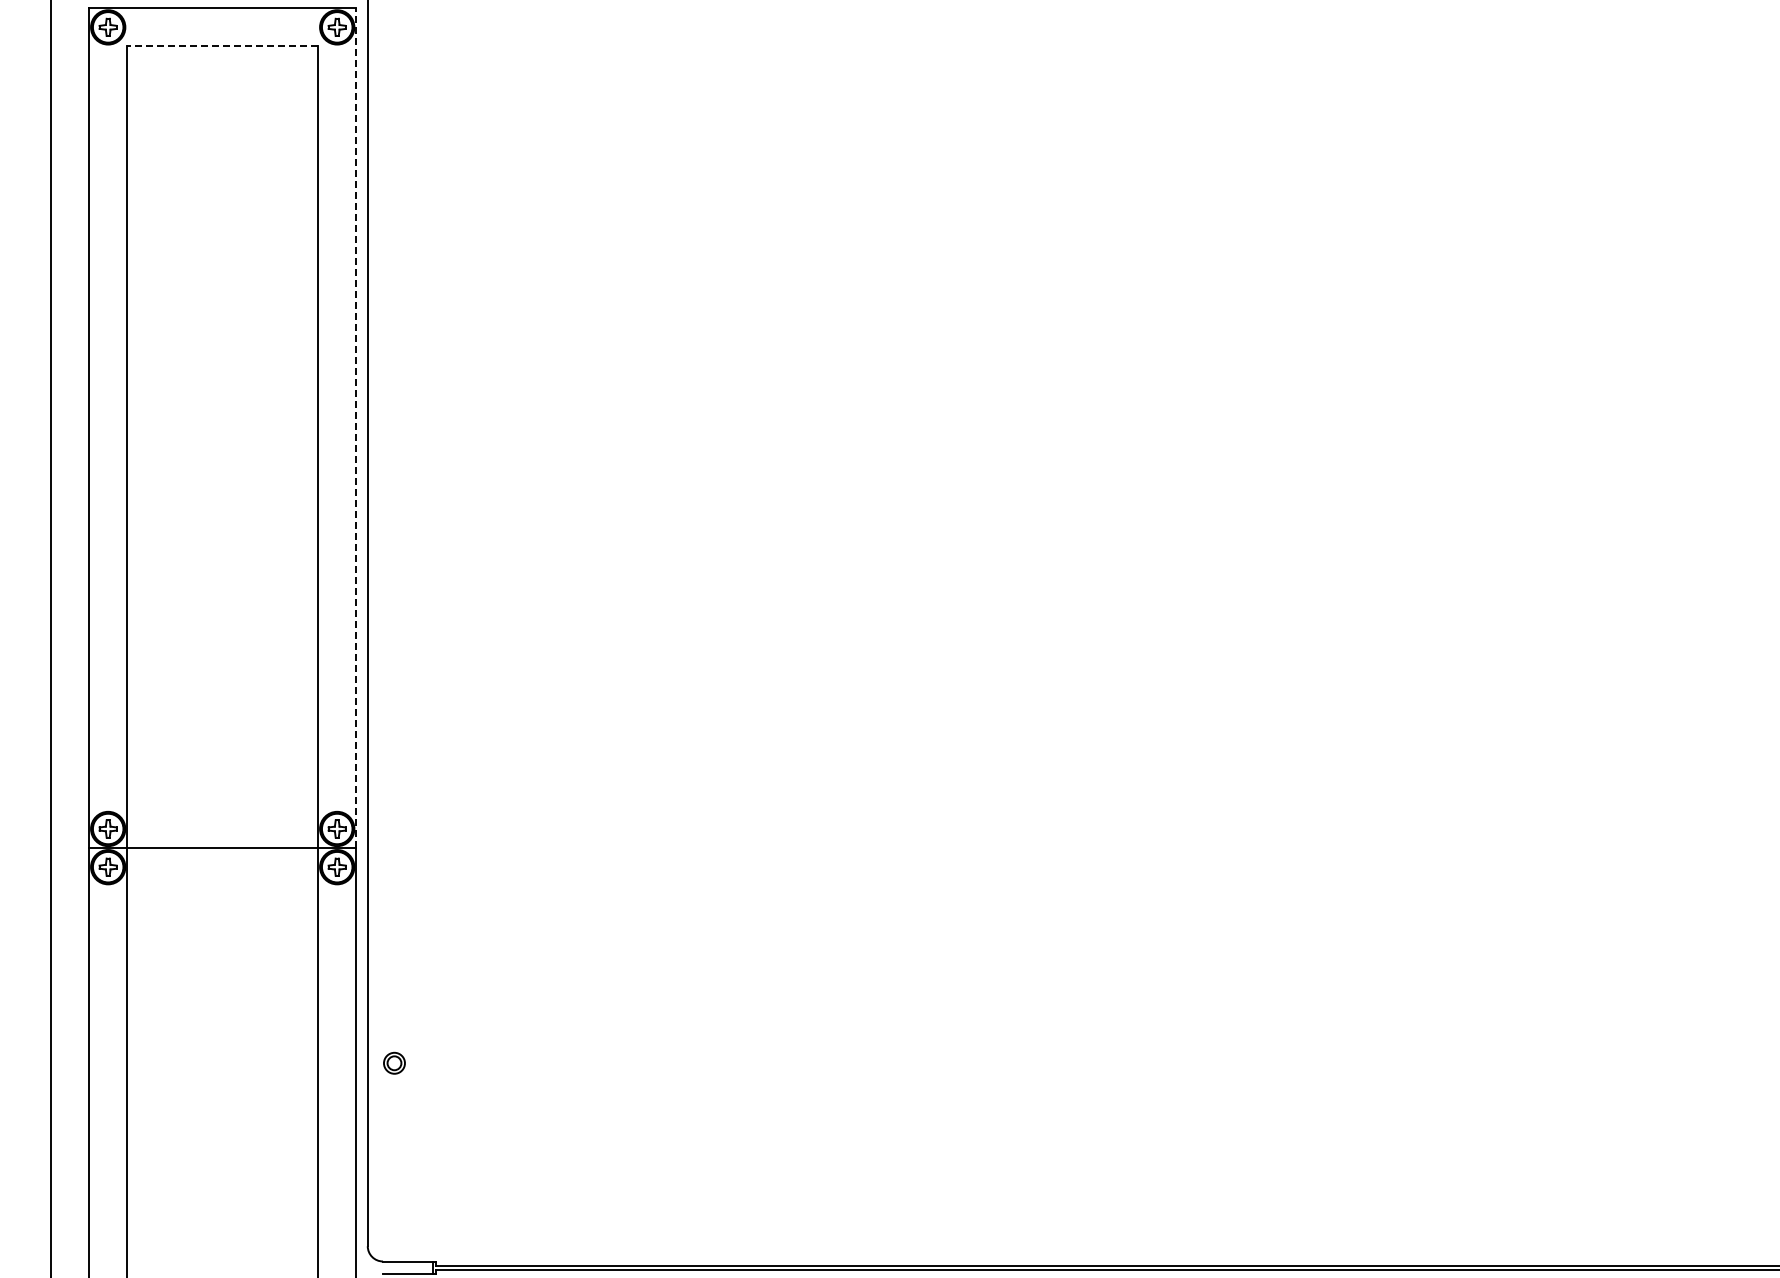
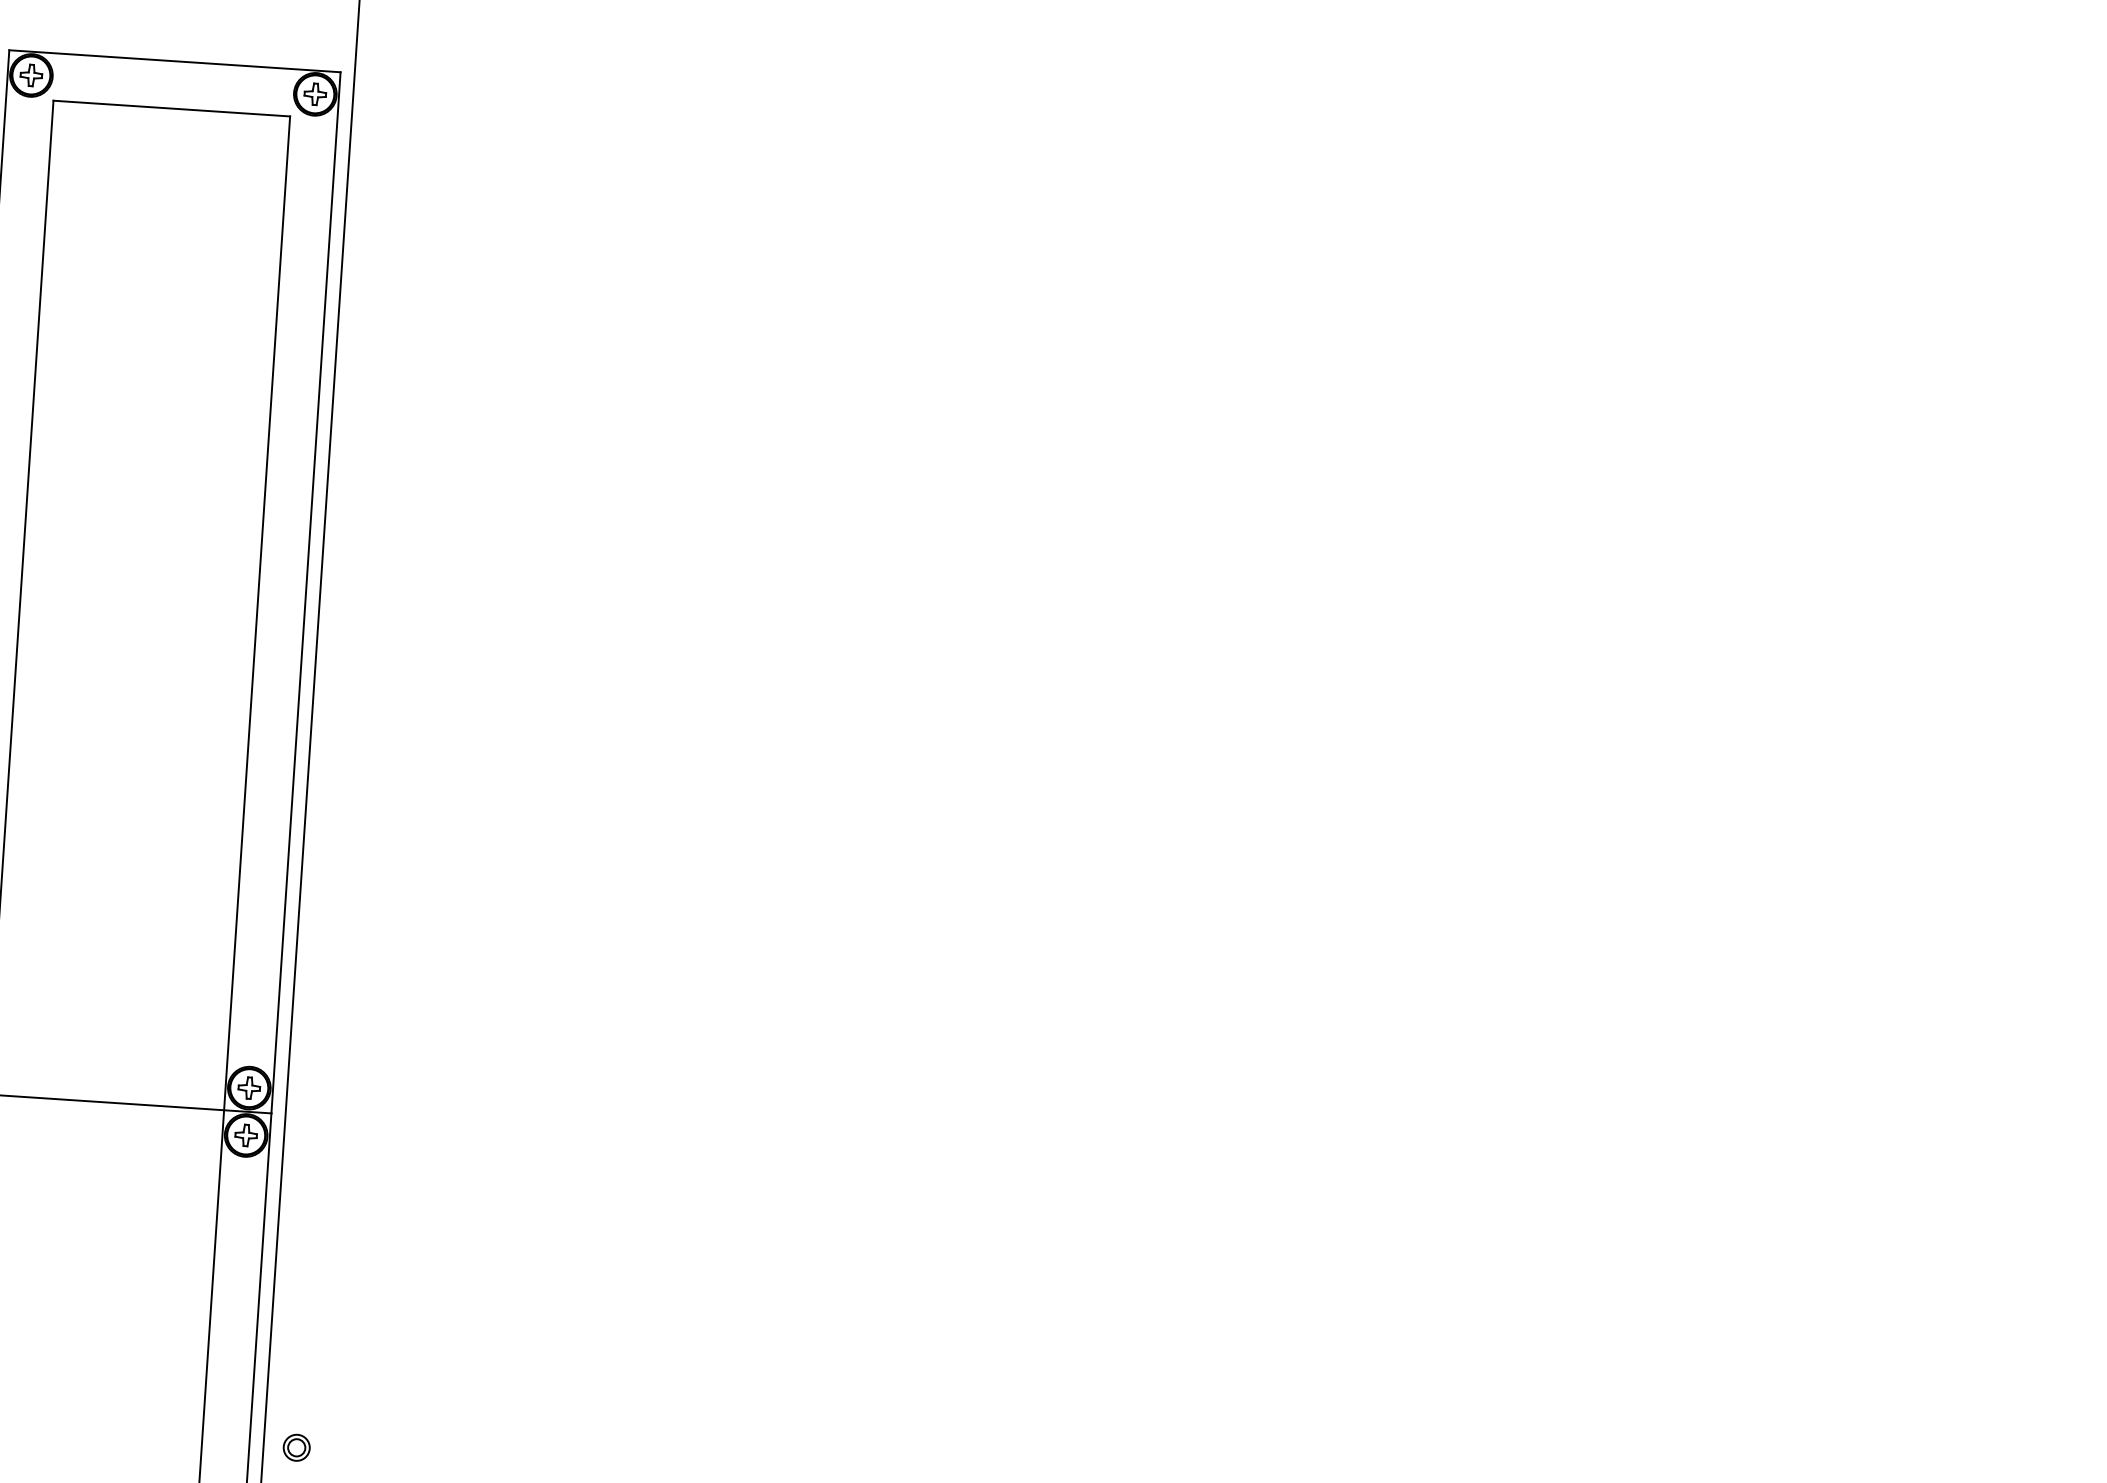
line: (222, 46) -> (171, 108), dashed -> solid
line: (356, 428) -> (306, 593), dashed -> solid
part: (394, 1062) -> (296, 1446), moved

